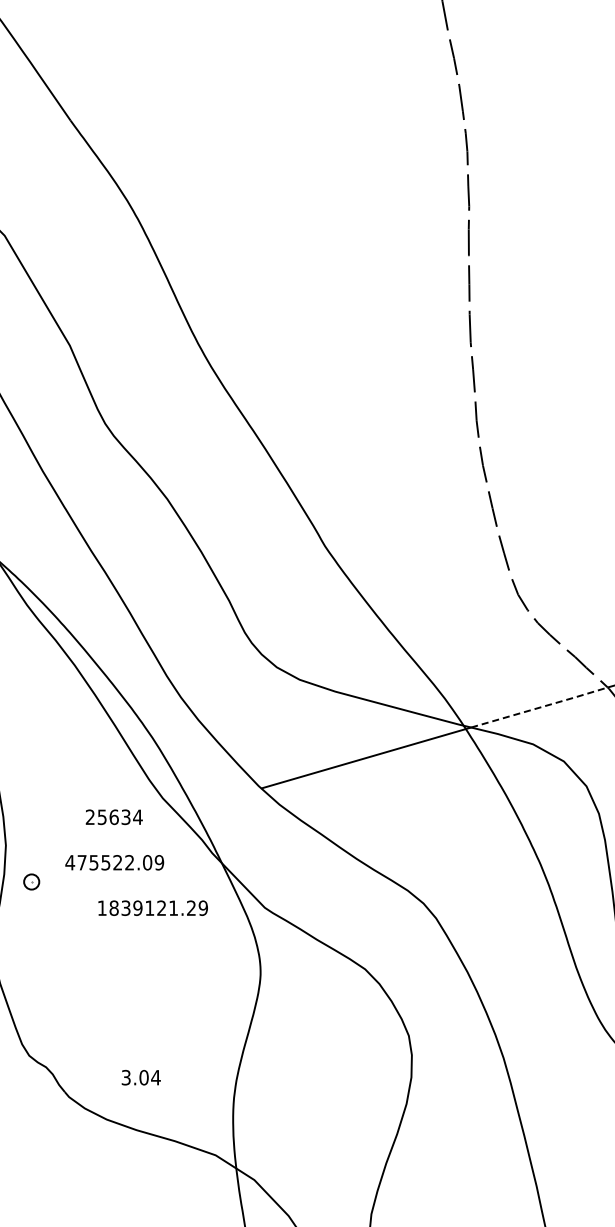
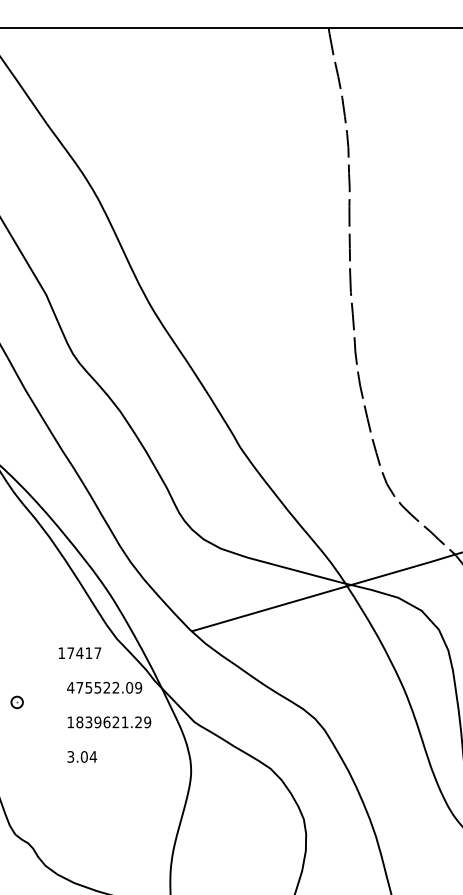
line: (540, 707) -> (403, 569), dashed -> solid
text: (113, 817) -> (79, 653), 25634 -> 17417
text: (114, 862) -> (104, 687), moved
text: (149, 907) -> (106, 721), 1839121.29 -> 1839621.29
text: (140, 1077) -> (81, 756), moved

